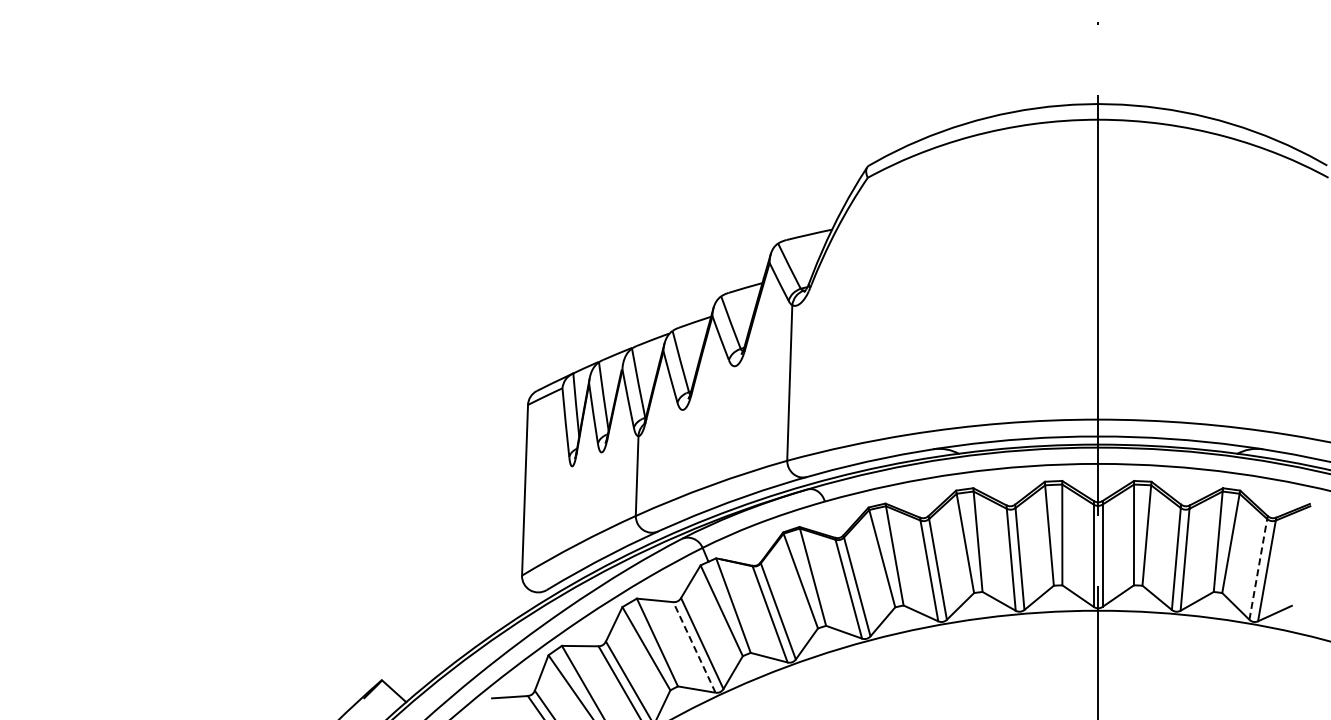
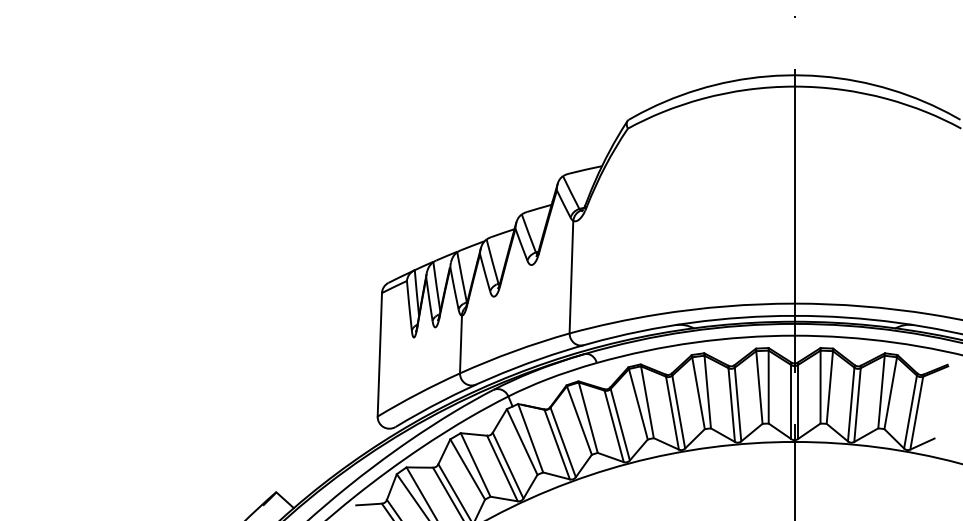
line: (1258, 568) -> (910, 411), dashed -> solid
line: (694, 647) -> (502, 468), dashed -> solid

